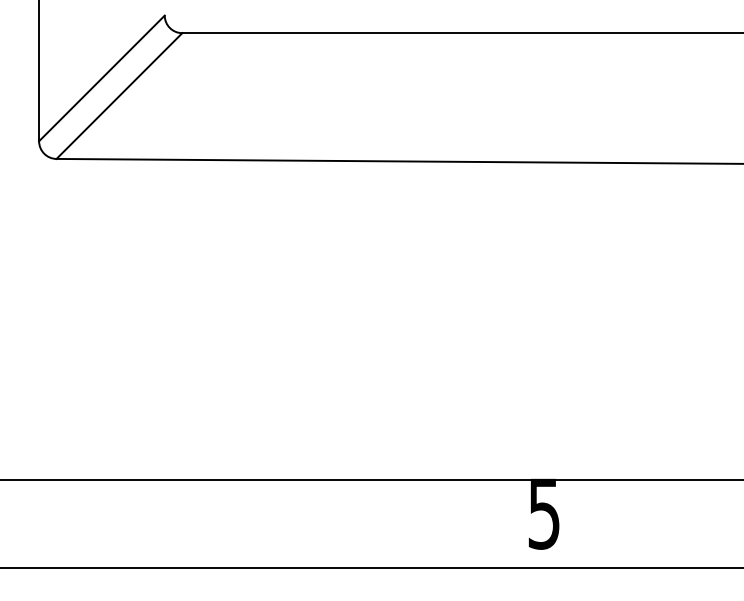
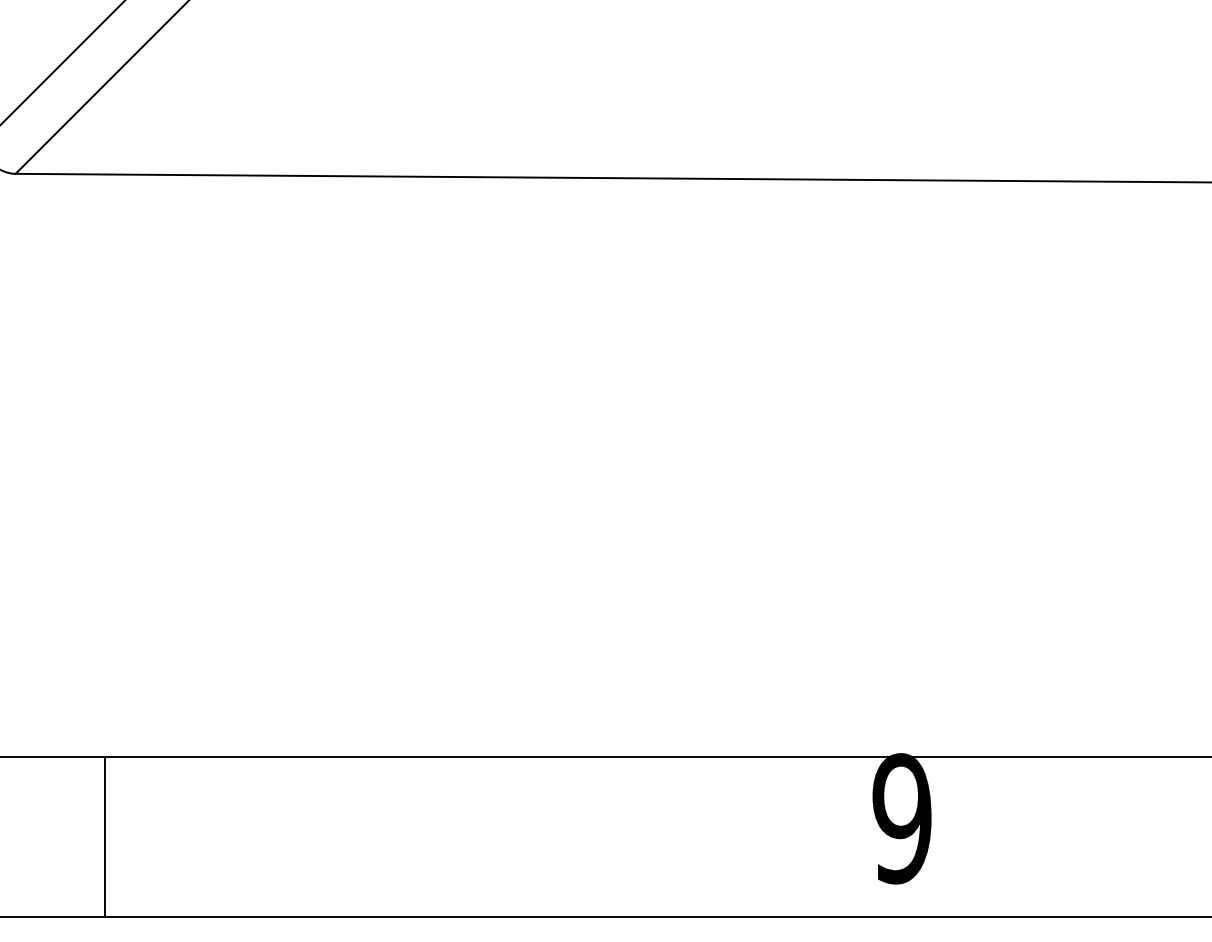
text: (544, 513) -> (902, 818), 5 -> 9
line: (105, 523) -> (104, 836), added

